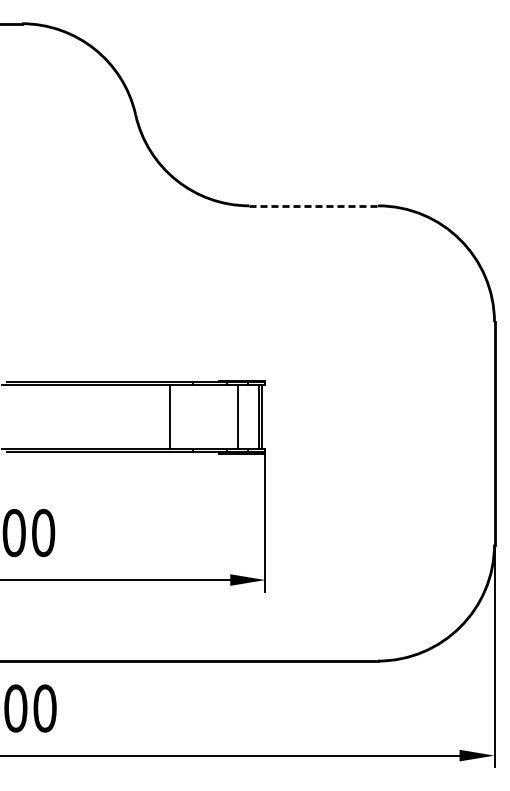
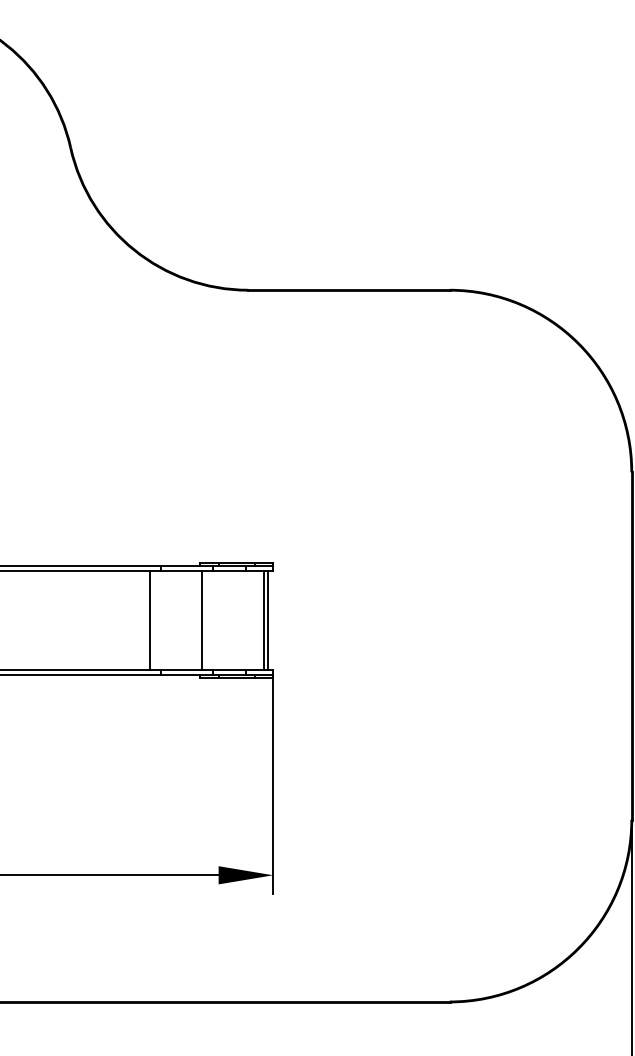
line: (314, 205) -> (350, 289), dashed -> solid
line: (170, 417) -> (150, 621), moved
line: (237, 417) -> (201, 621), moved

